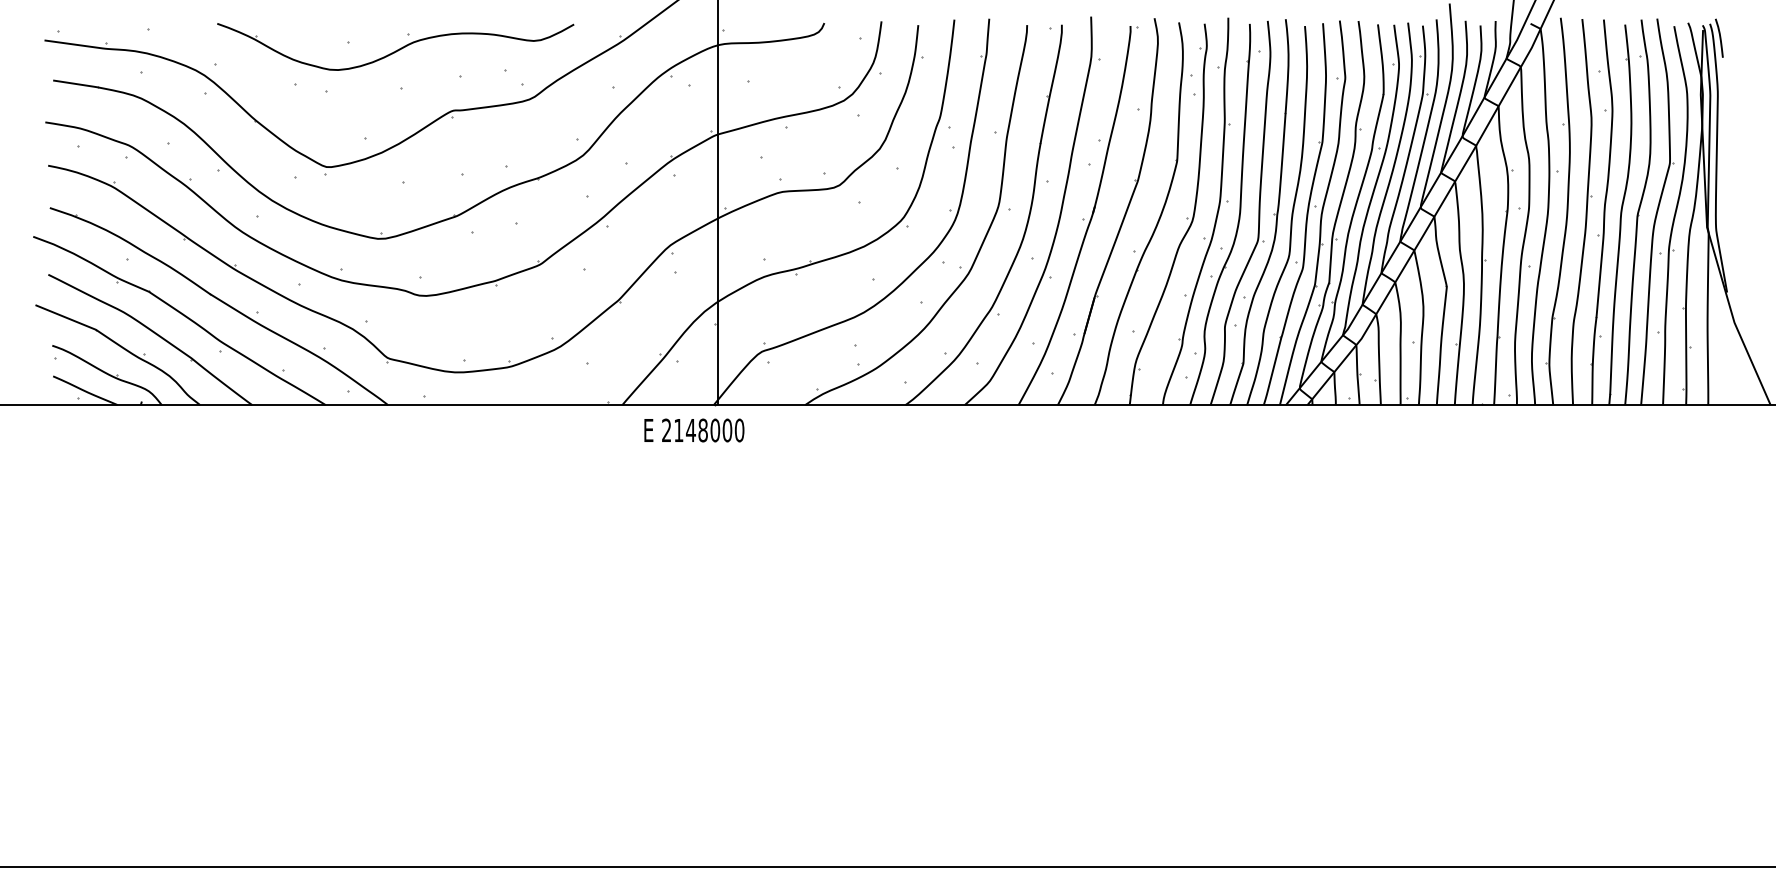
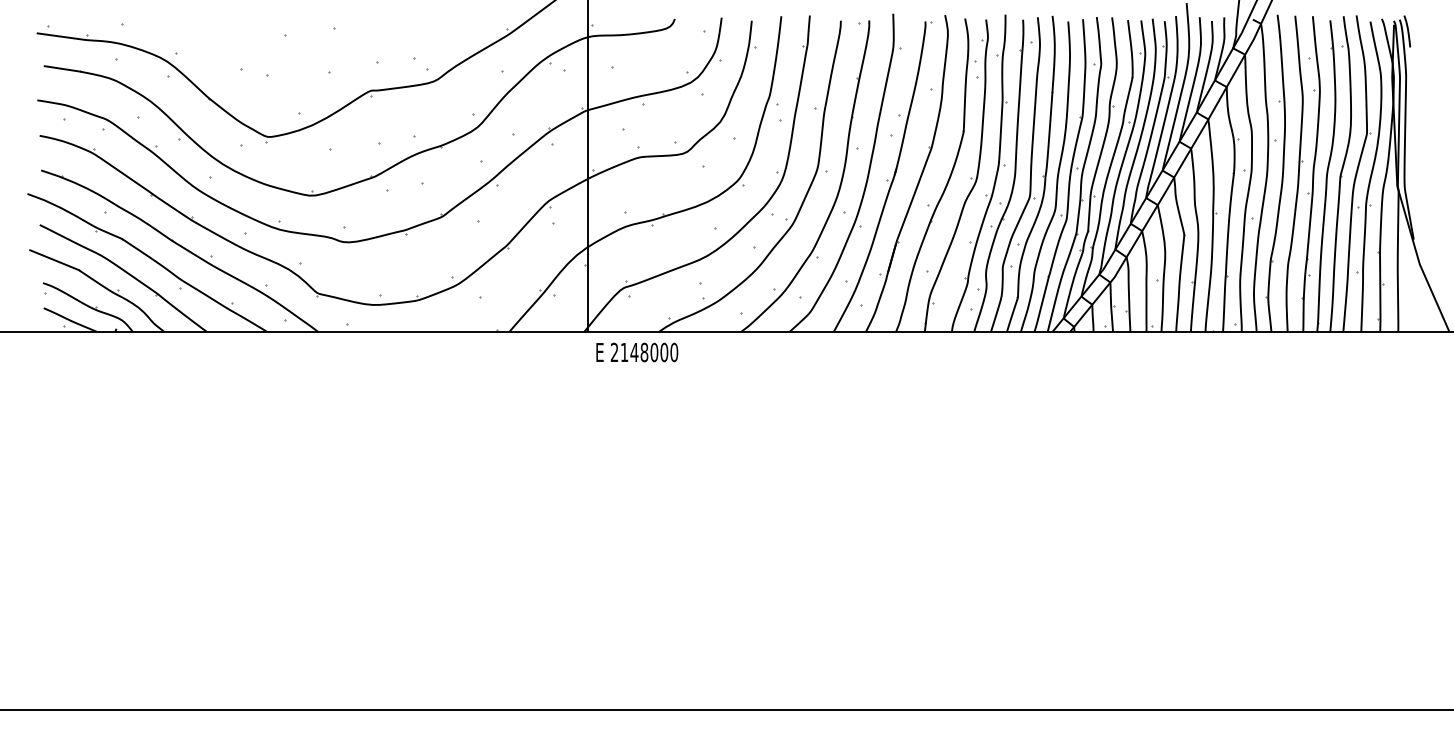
part: (395, 46) -> (323, 38), removed
text: (694, 430) -> (637, 352), moved

